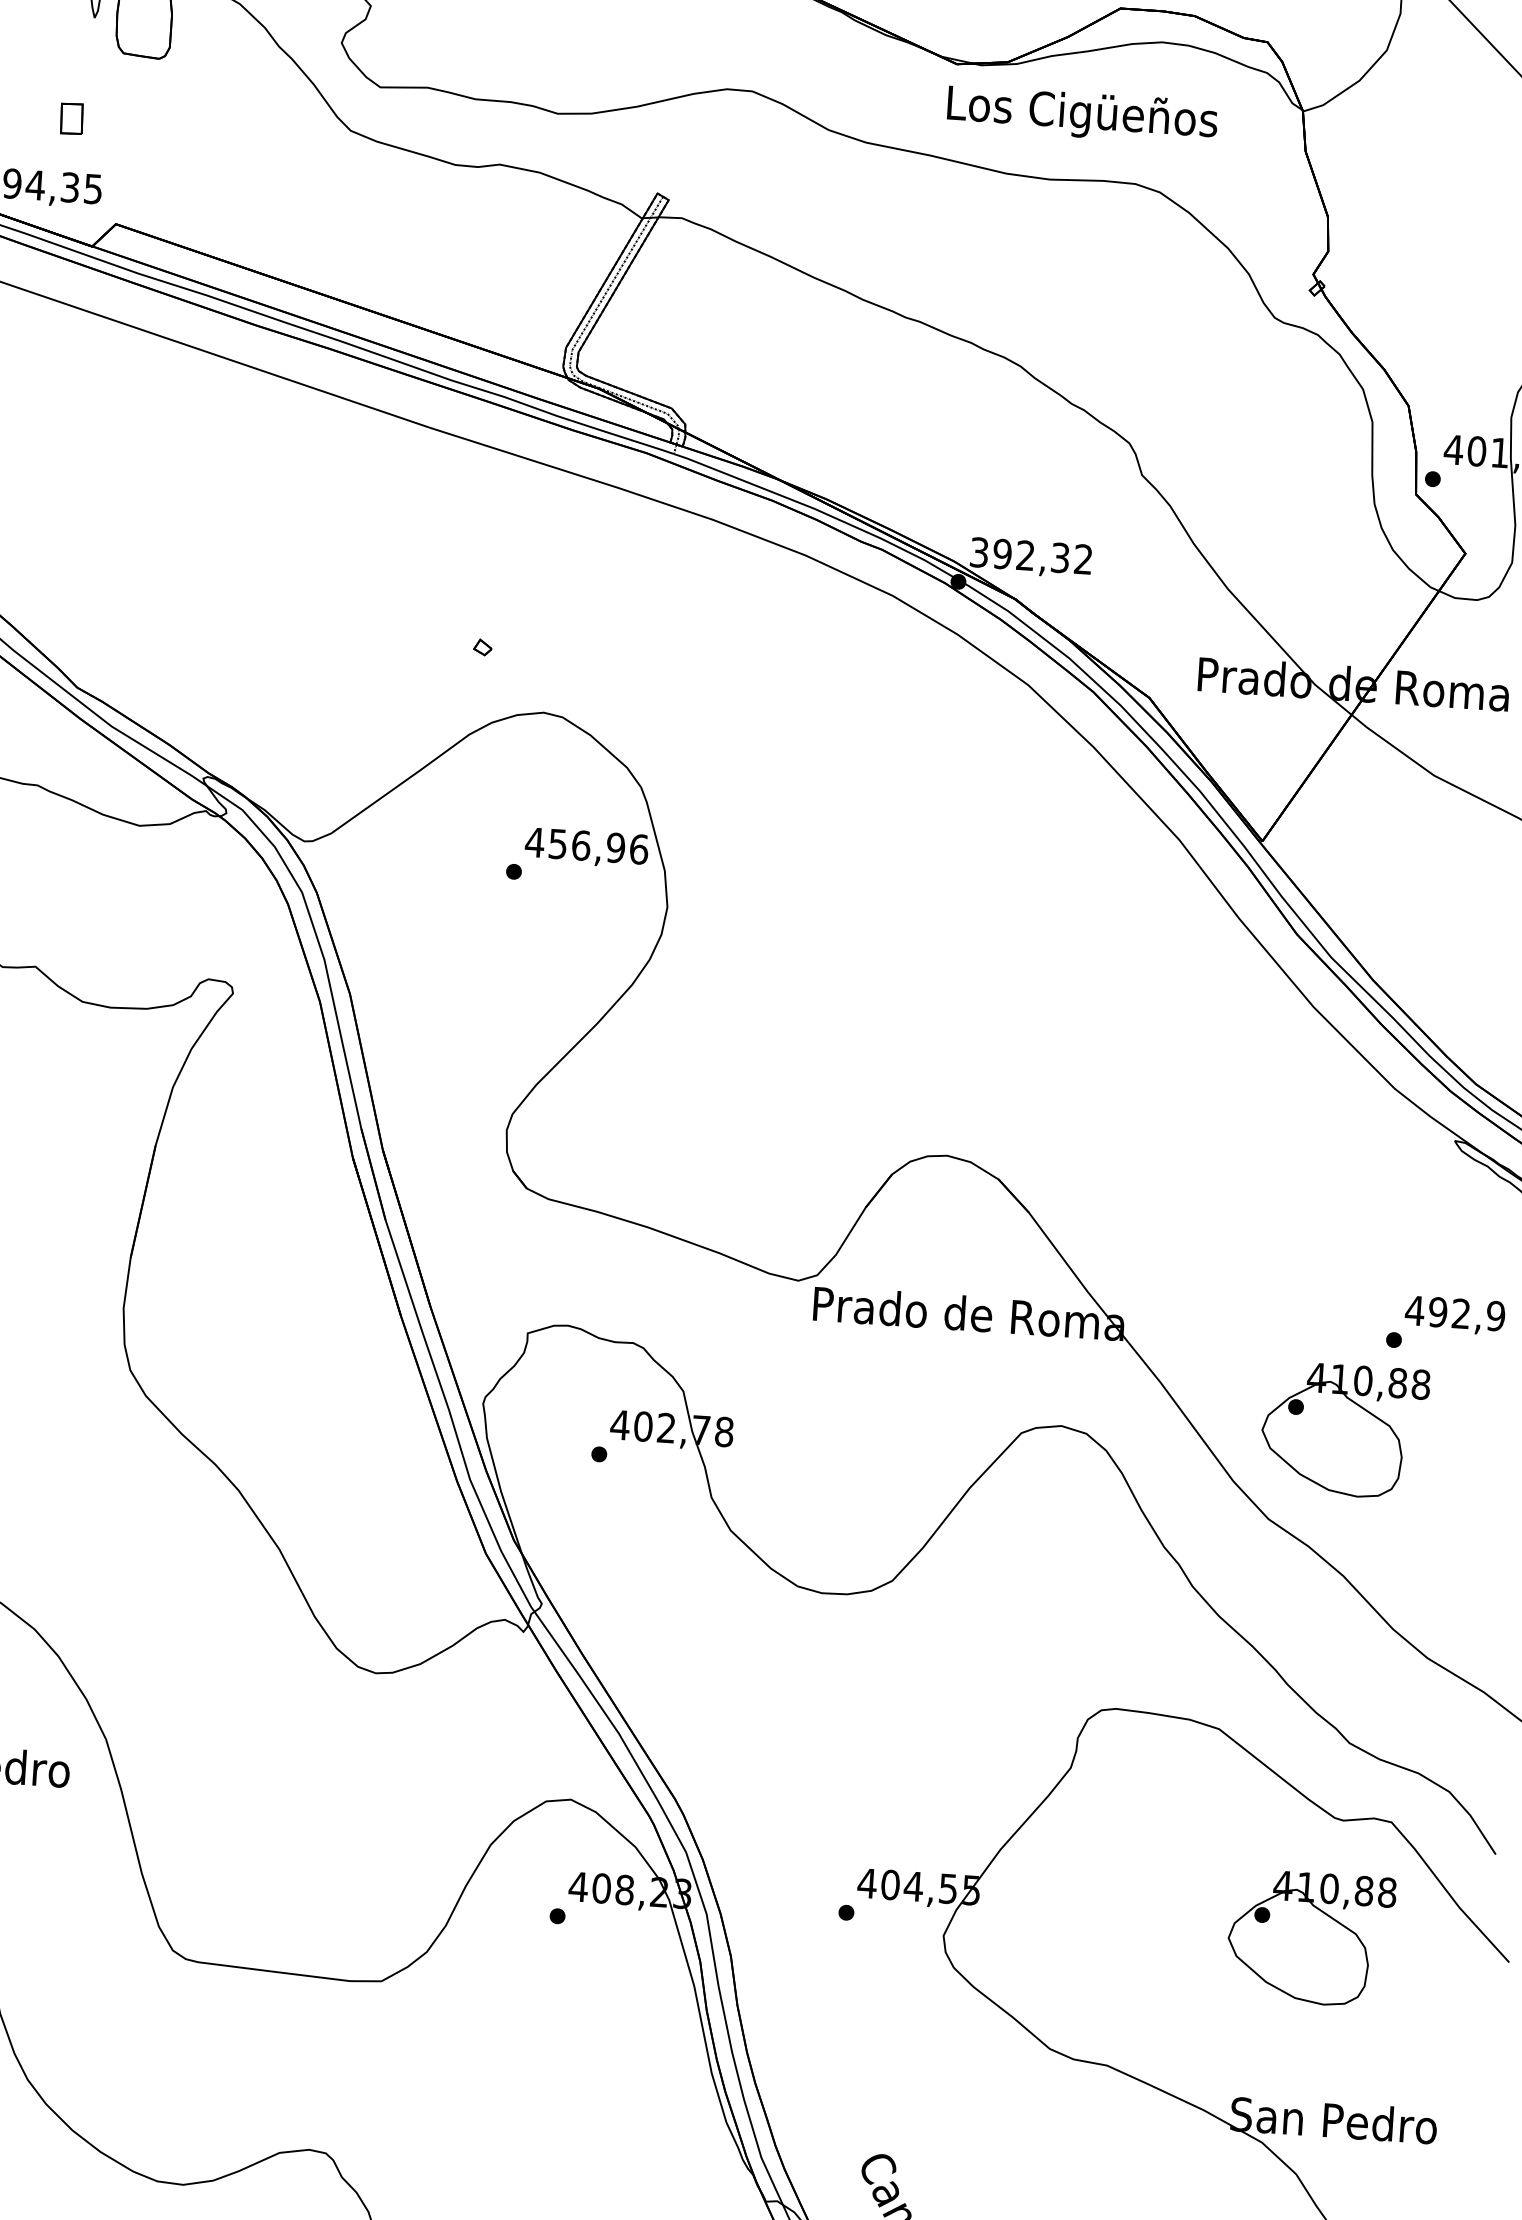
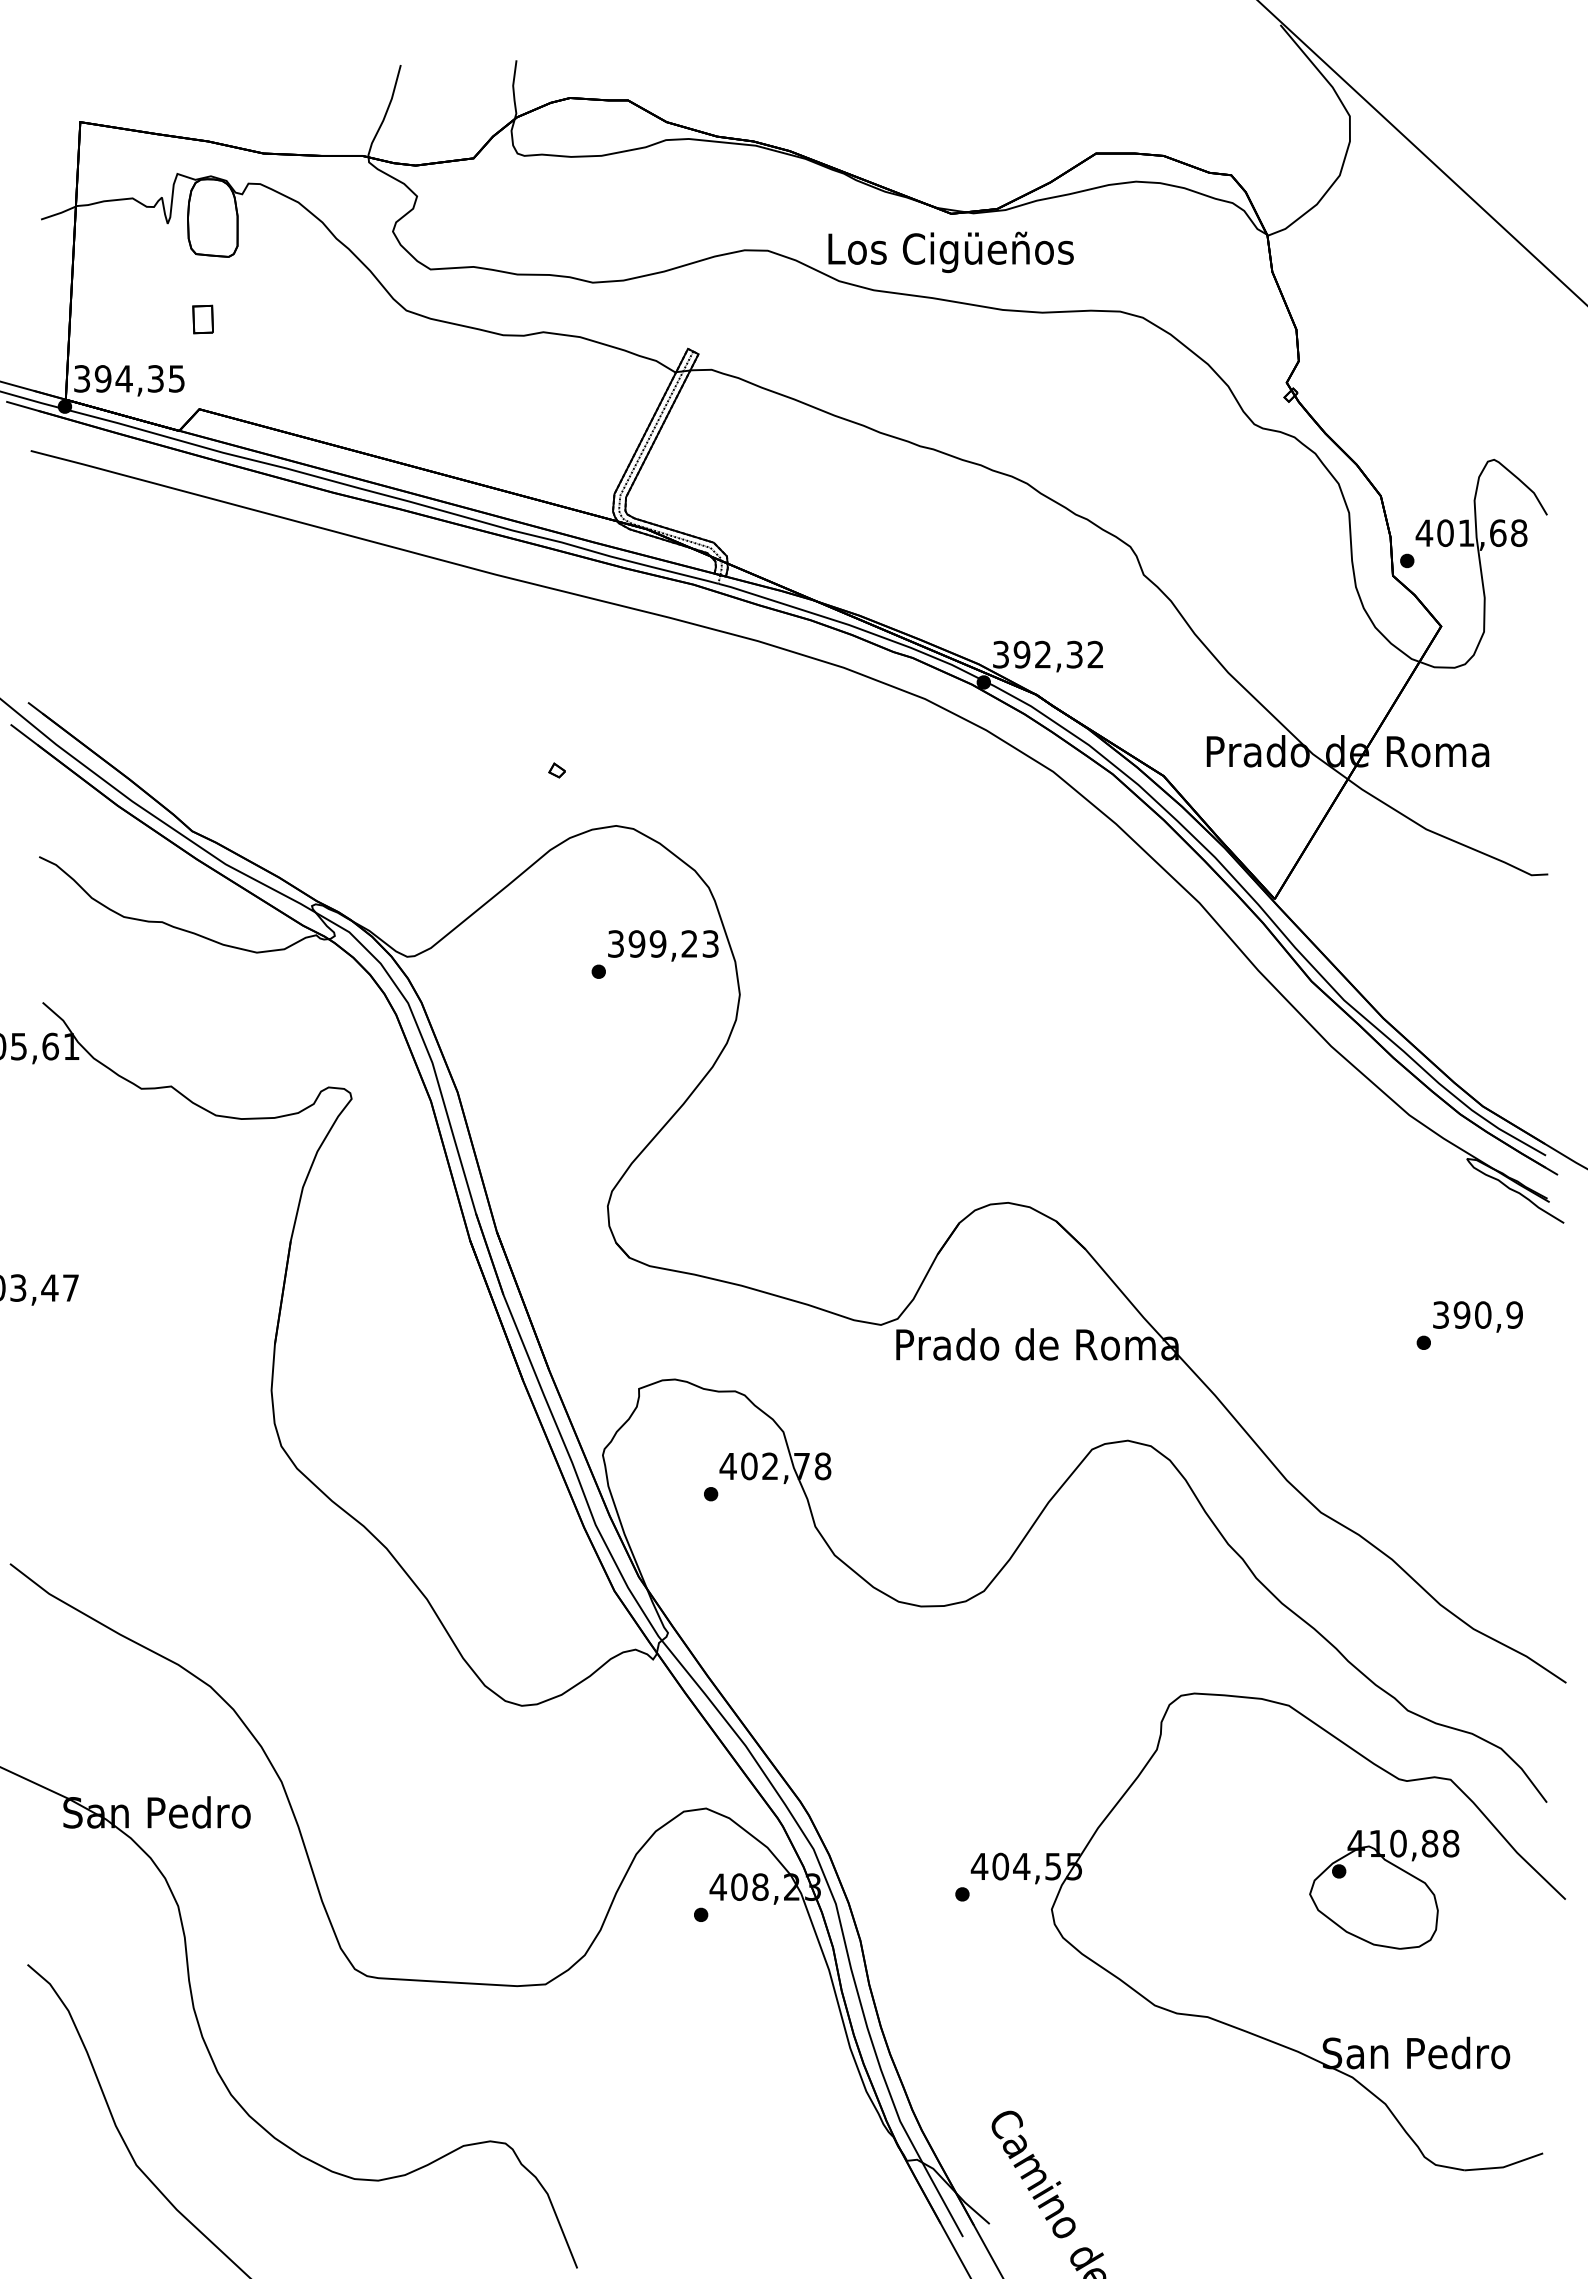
text: (1081, 115) -> (950, 252), moved
part: (71, 118) -> (202, 319), moved
text: (587, 845) -> (663, 943), 456,96 -> 399,23
text: (1437, 1311) -> (1461, 1314), 492,9 -> 390,9
part: (1344, 1430) -> (1384, 1427), removed

